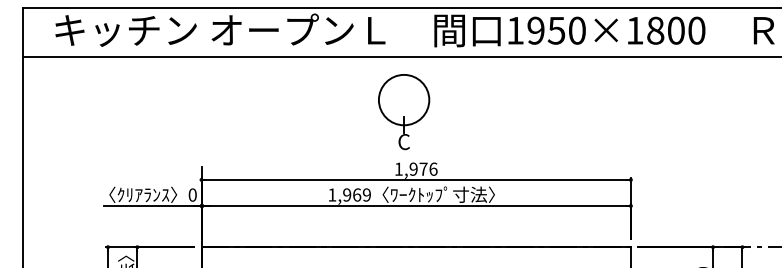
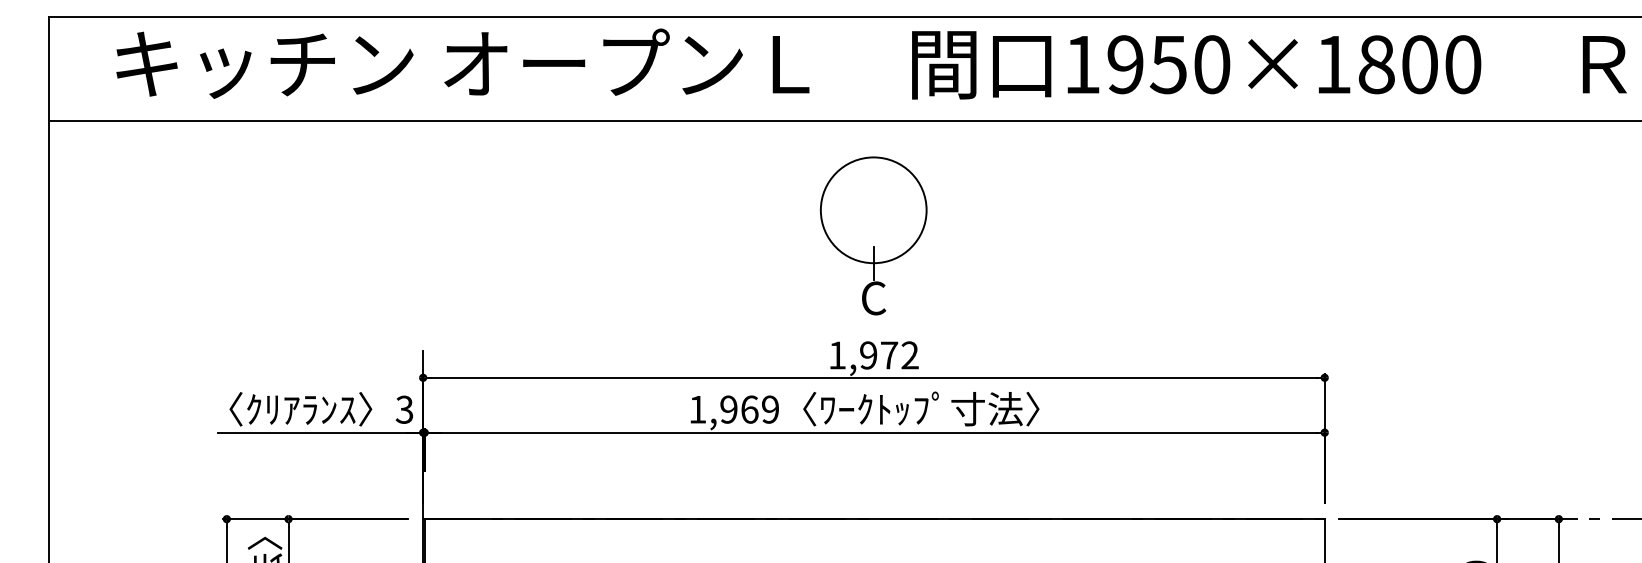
part: (404, 112) -> (874, 236), moved
text: (433, 168) -> (910, 353), 1,976 -> 1,972
text: (192, 194) -> (404, 408), 0 -> 3

